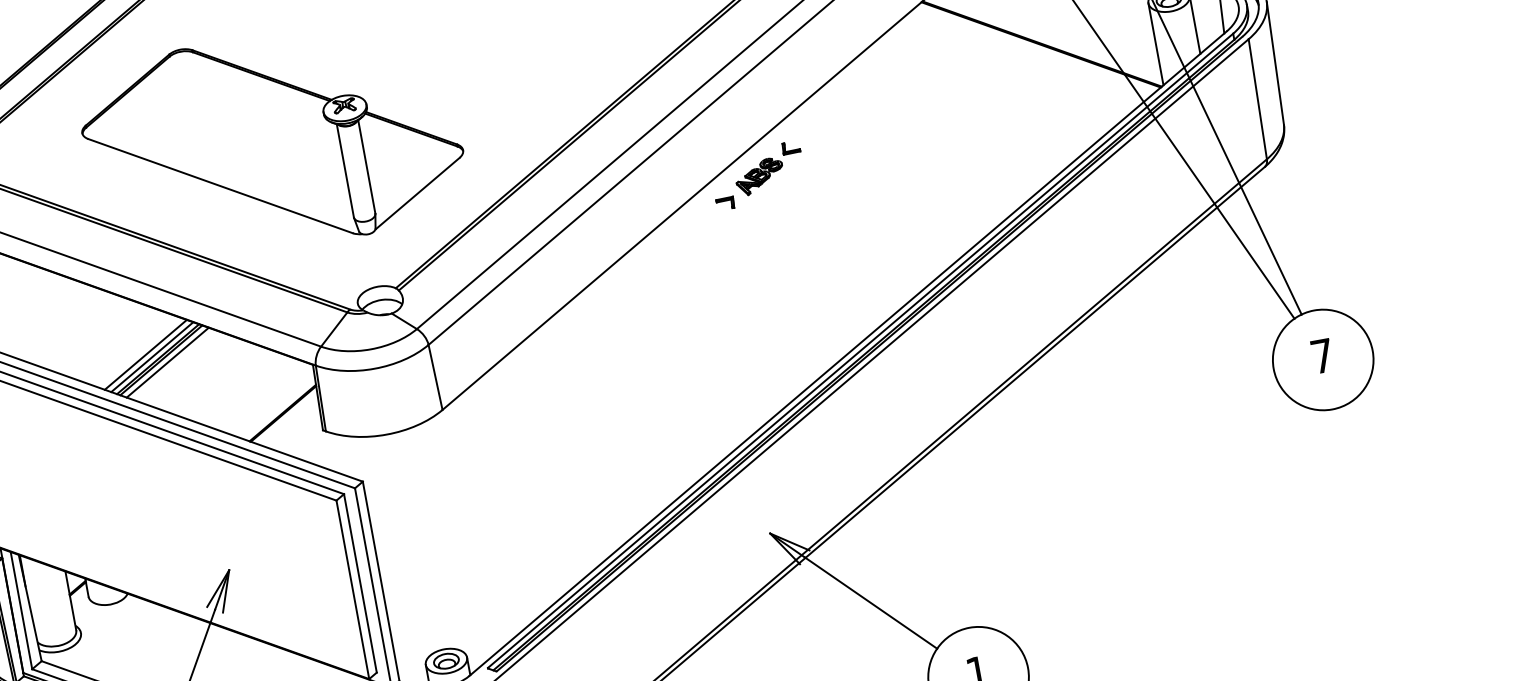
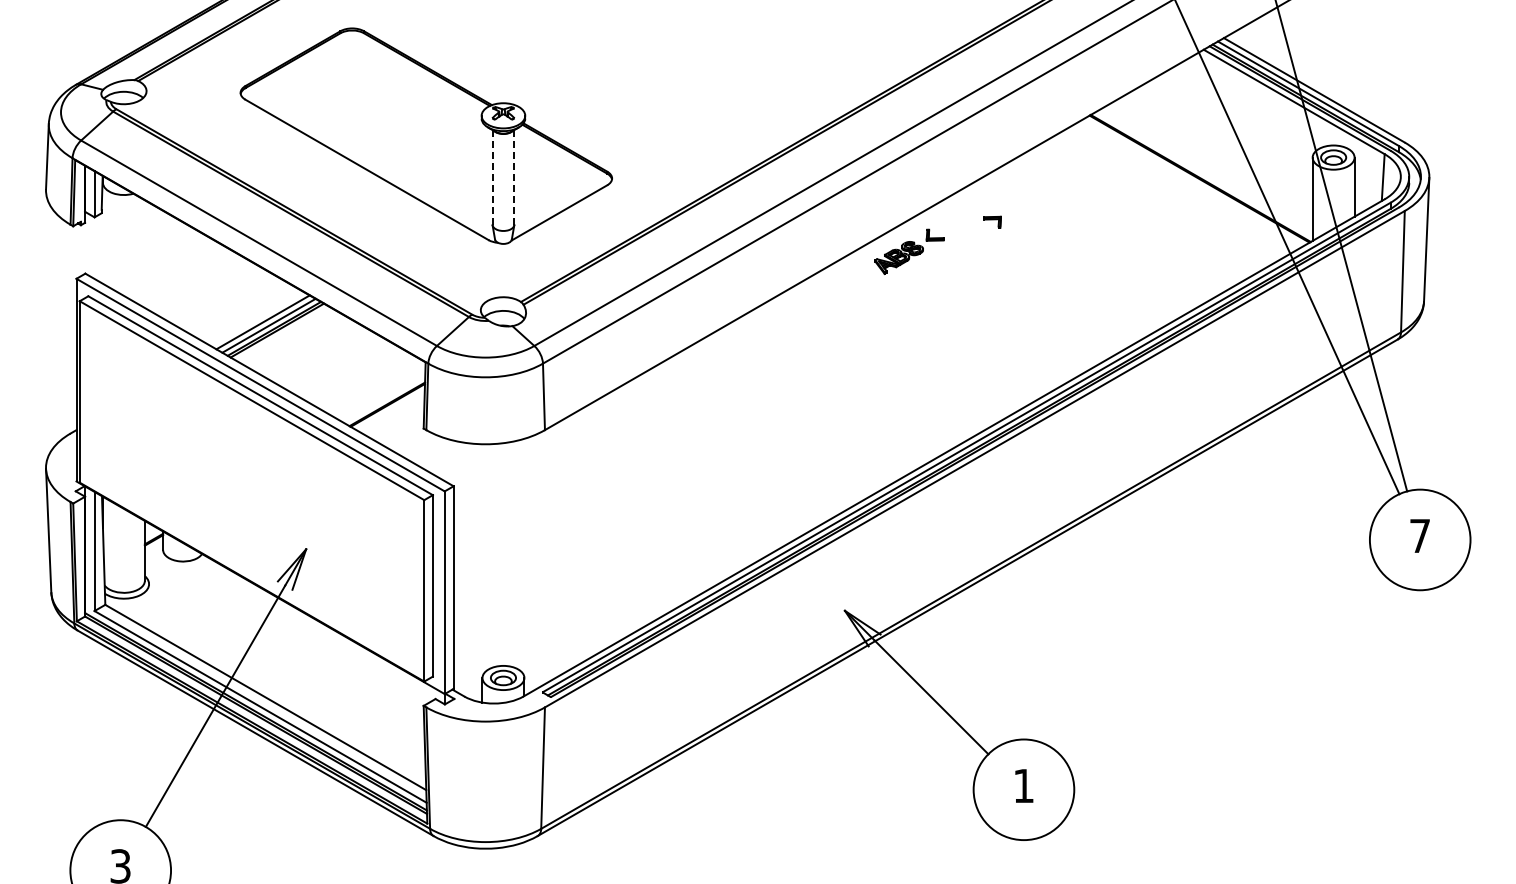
line: (366, 166) -> (514, 177), solid -> dashed
line: (345, 170) -> (492, 177), solid -> dashed
part: (725, 202) -> (992, 221), moved
line: (166, 362) -> (282, 333), removed

